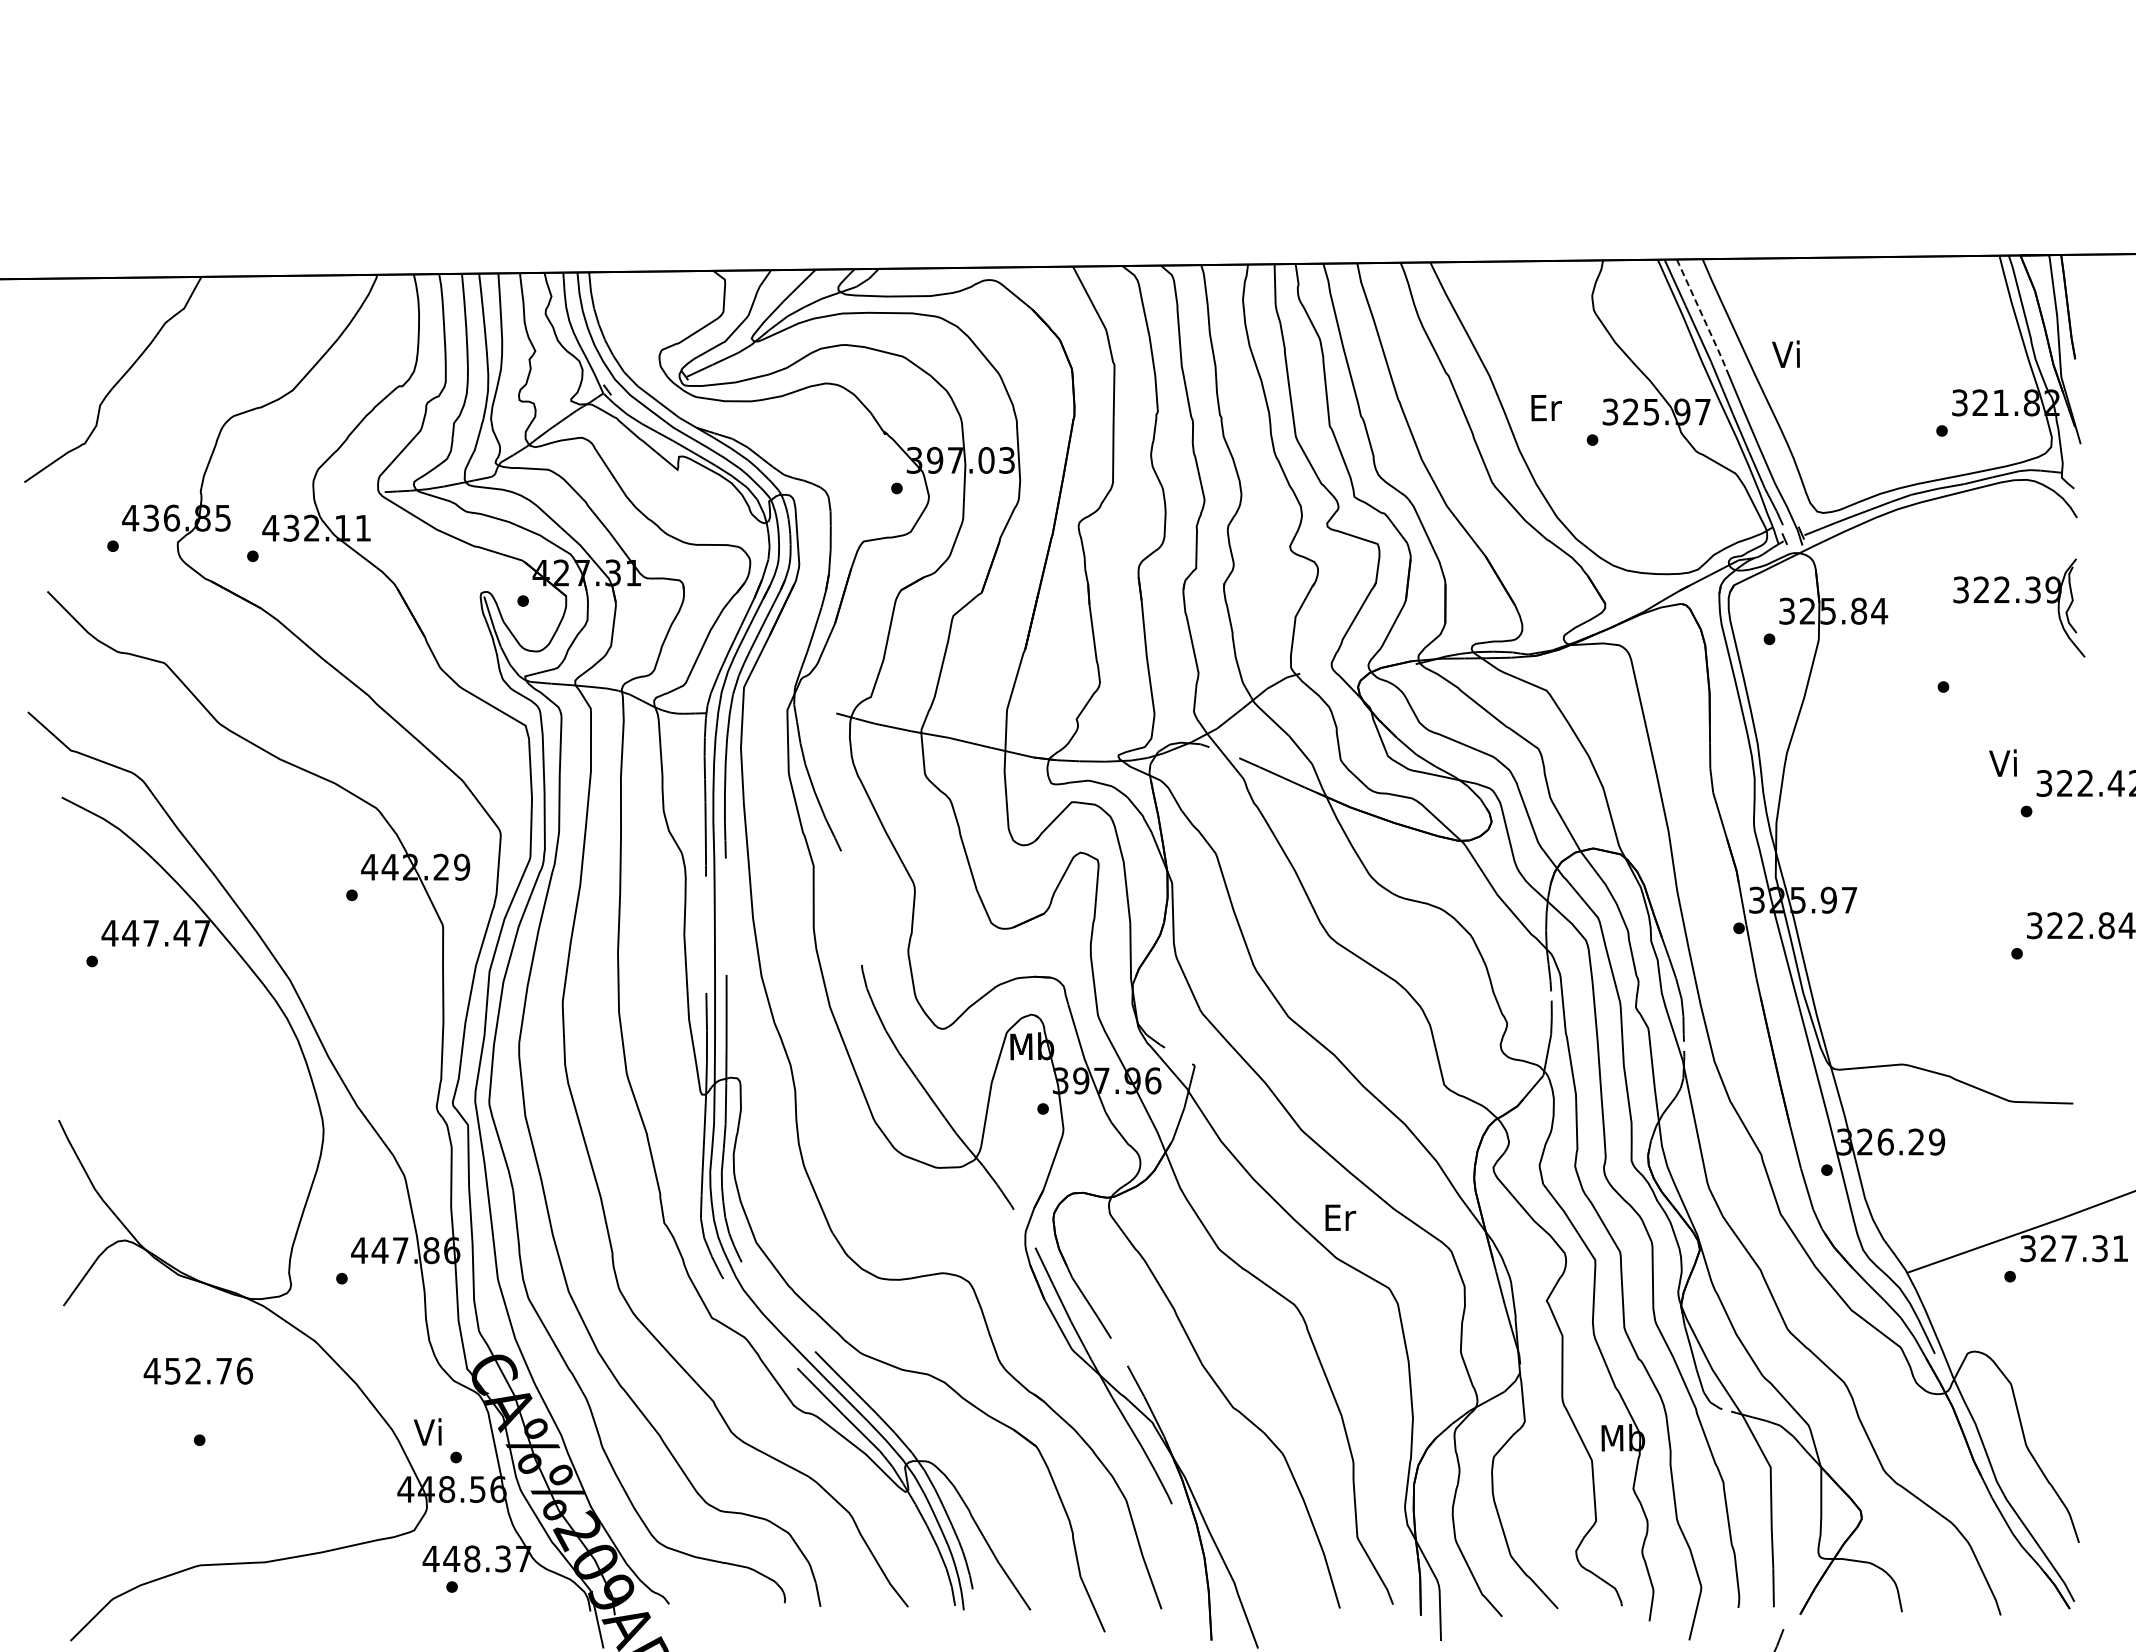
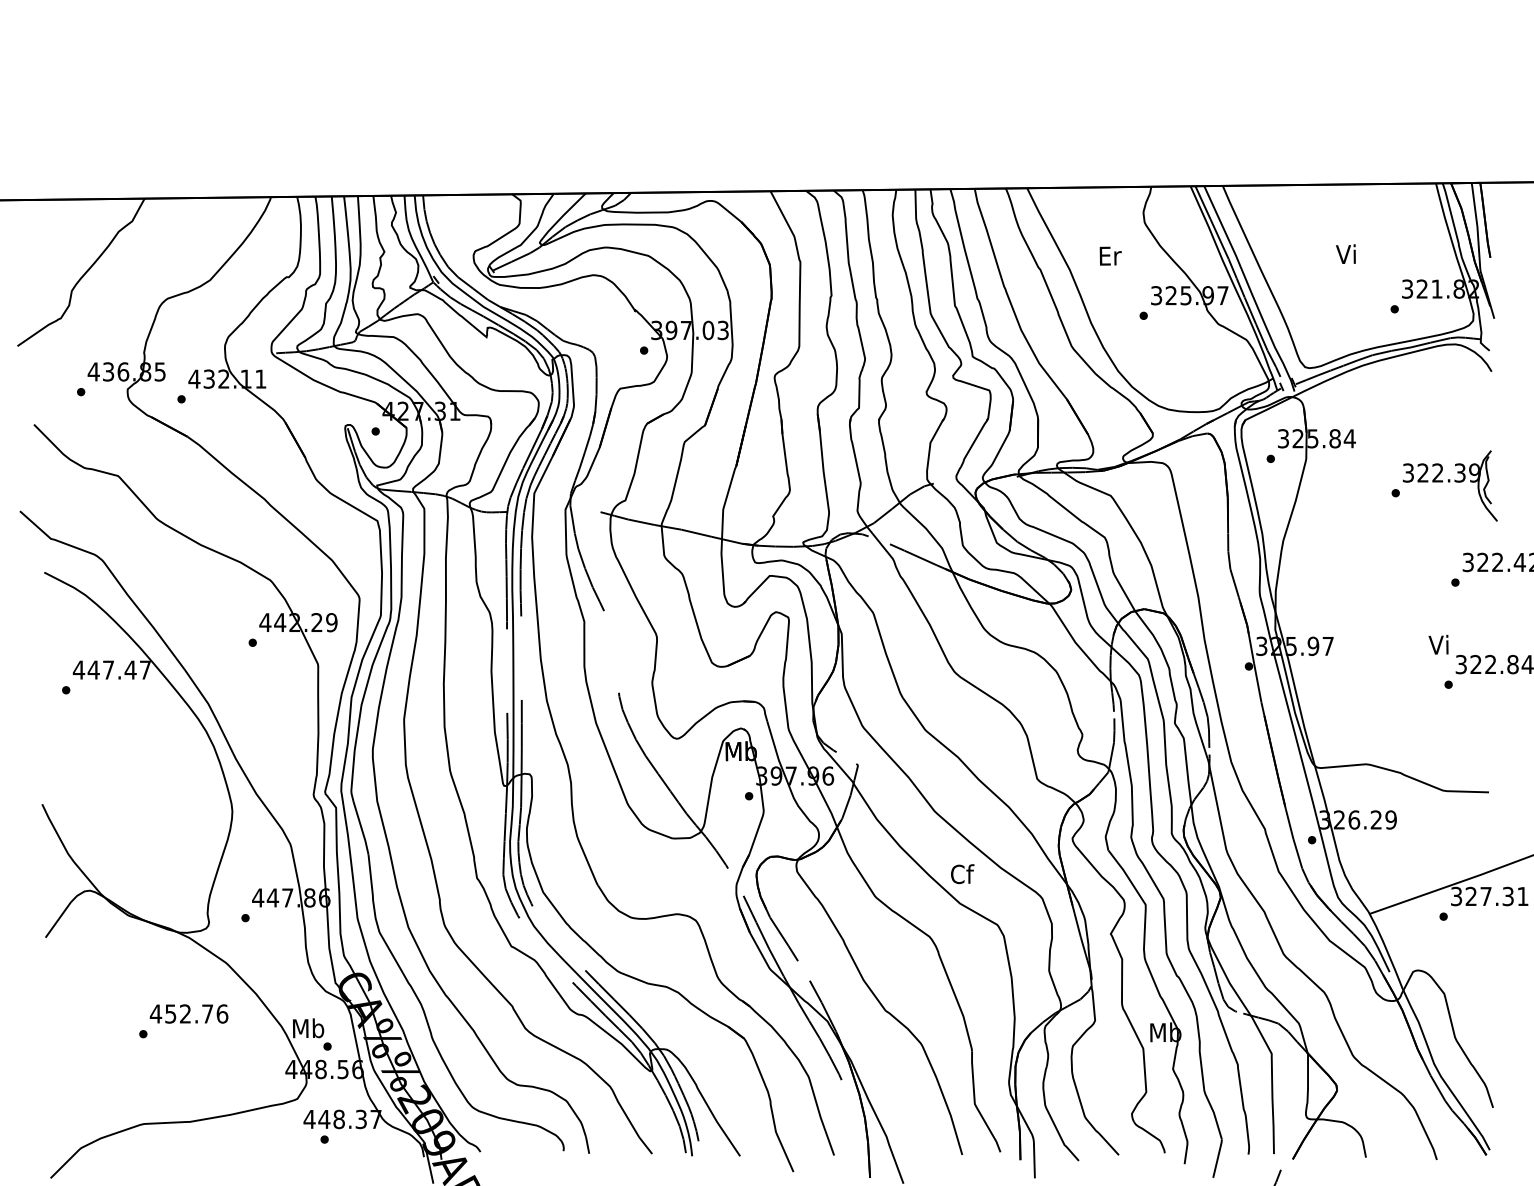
line: (1702, 316) -> (1222, 227), dashed -> solid
text: (1785, 353) -> (1345, 253), moved
text: (1546, 408) -> (1110, 256), moved
part: (2019, 607) -> (1450, 485), moved
text: (2002, 762) -> (1438, 644), moved
text: (1340, 1217) -> (962, 874), Er -> Cf
text: (197, 1370) -> (188, 1013), moved
text: (429, 1431) -> (308, 1027), Vi -> Mb

